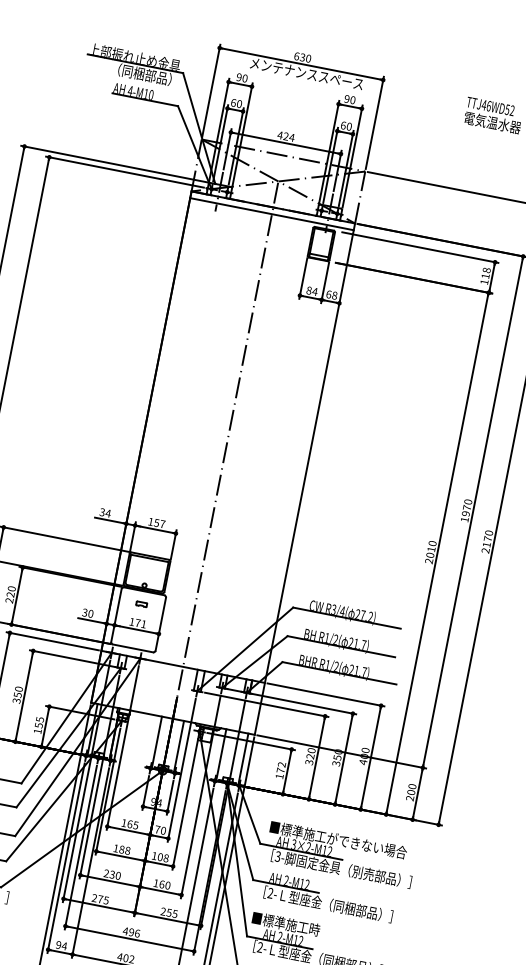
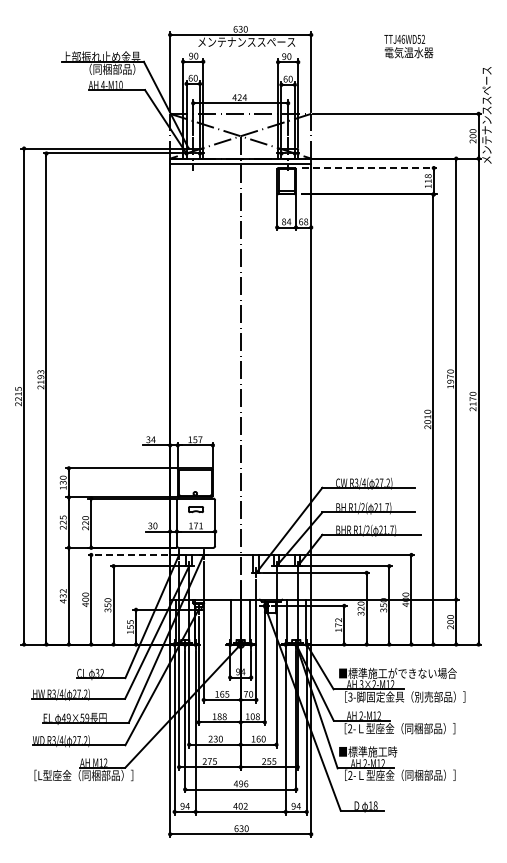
line: (420, 248) -> (369, 168), solid -> dashed
part: (141, 603) -> (195, 509), size x1.6
line: (53, 640) -> (128, 554), solid -> dashed

